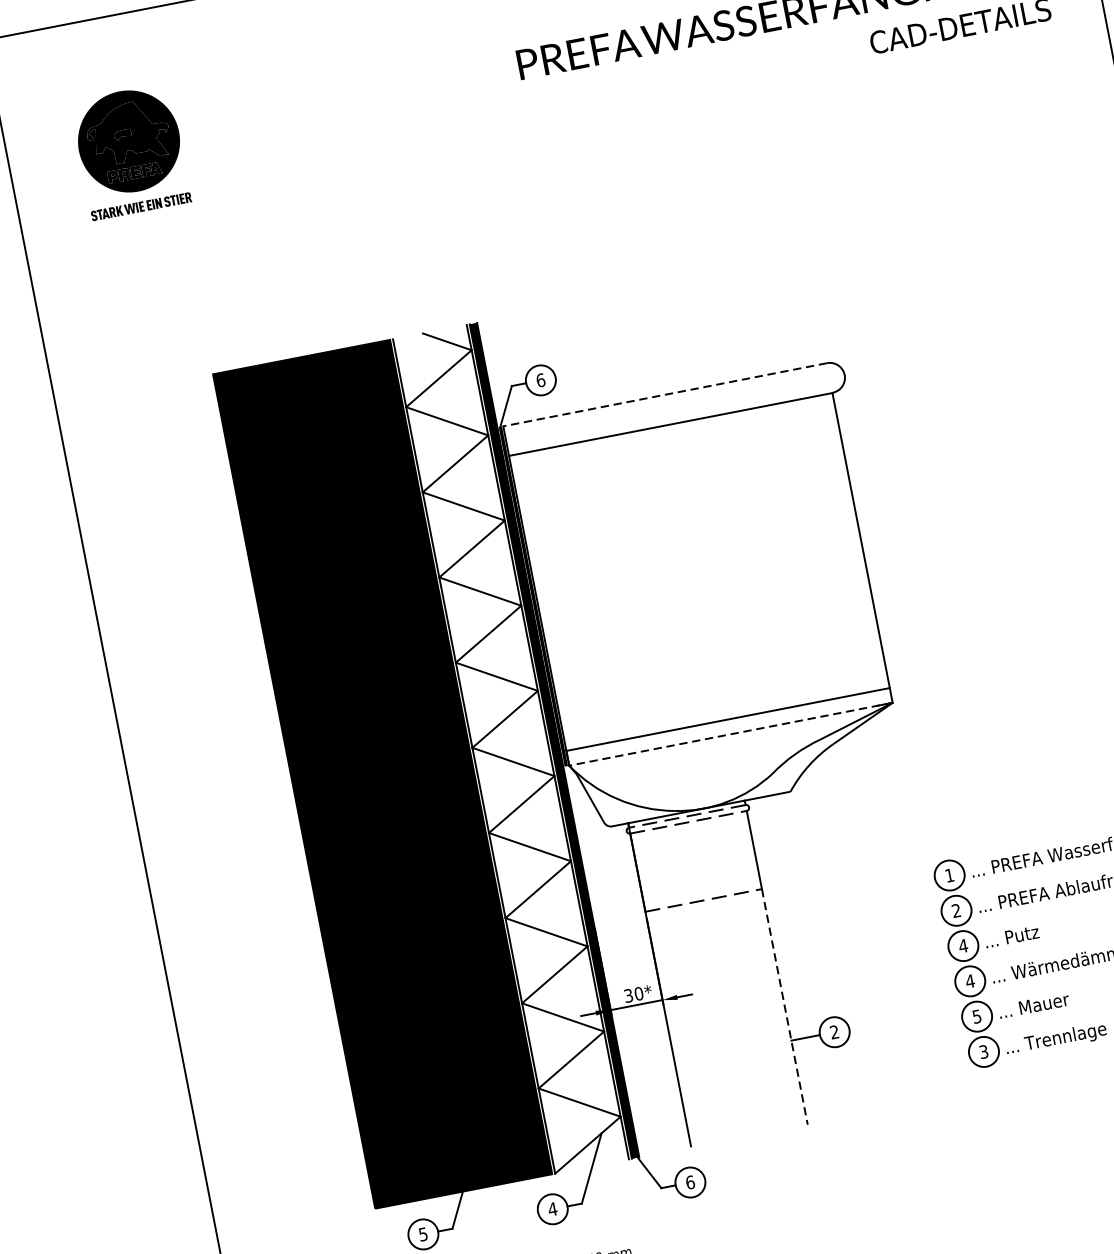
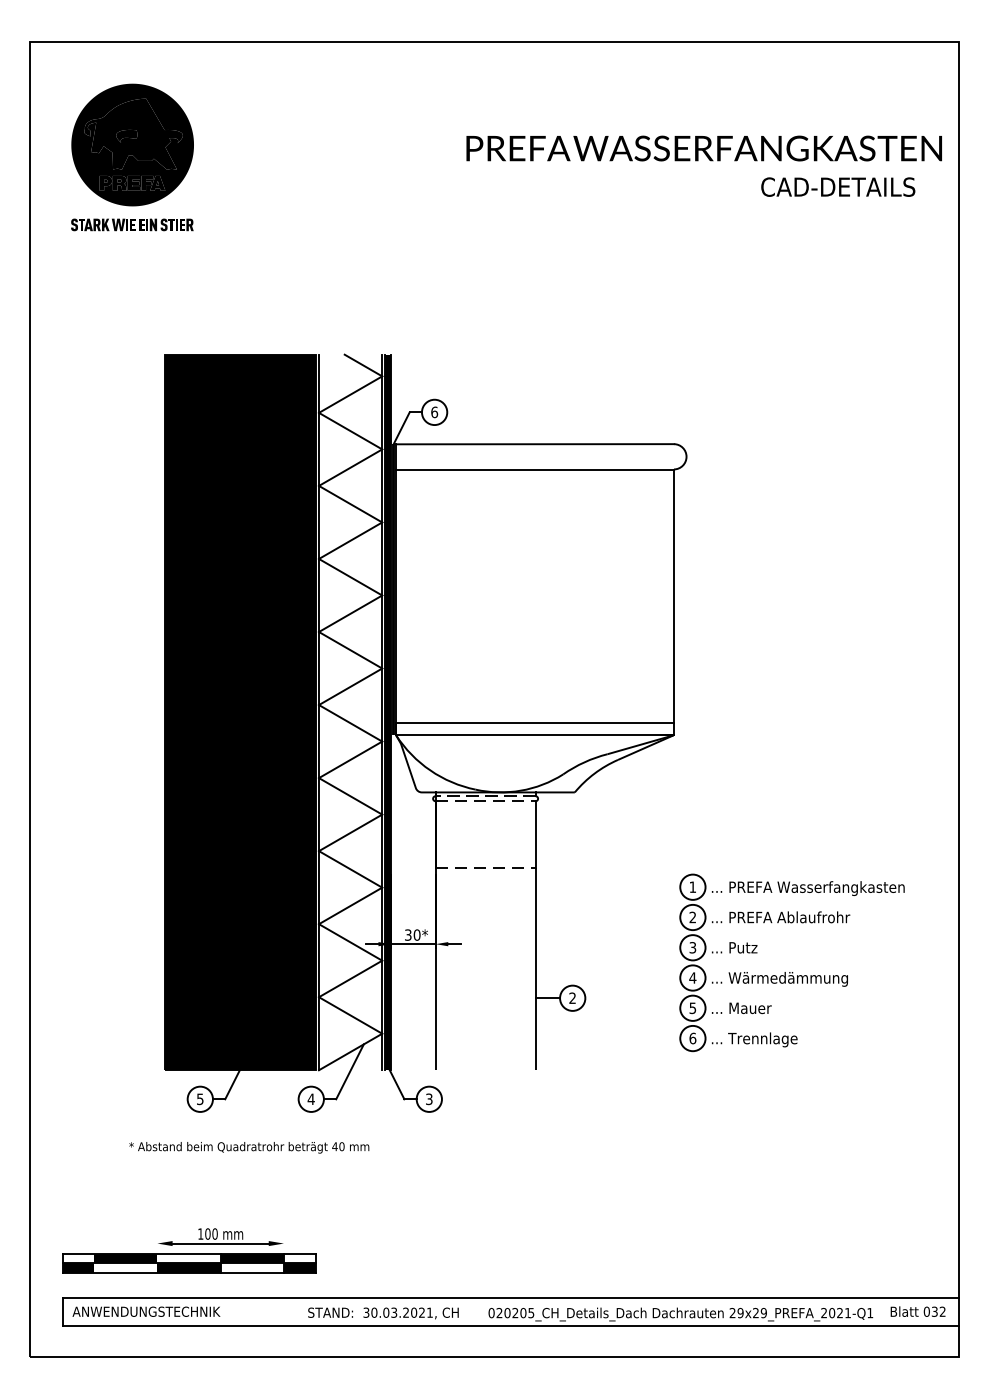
part: (130, 151) -> (132, 157), size x1.43
line: (664, 395) -> (534, 444), dashed -> solid
line: (730, 734) -> (534, 735), dashed -> solid
text: (962, 945) -> (692, 947), 4 -> 3
line: (784, 1007) -> (535, 969), dashed -> solid
text: (983, 1051) -> (692, 1038), 3 -> 6
text: (690, 1182) -> (429, 1099), 6 -> 3

